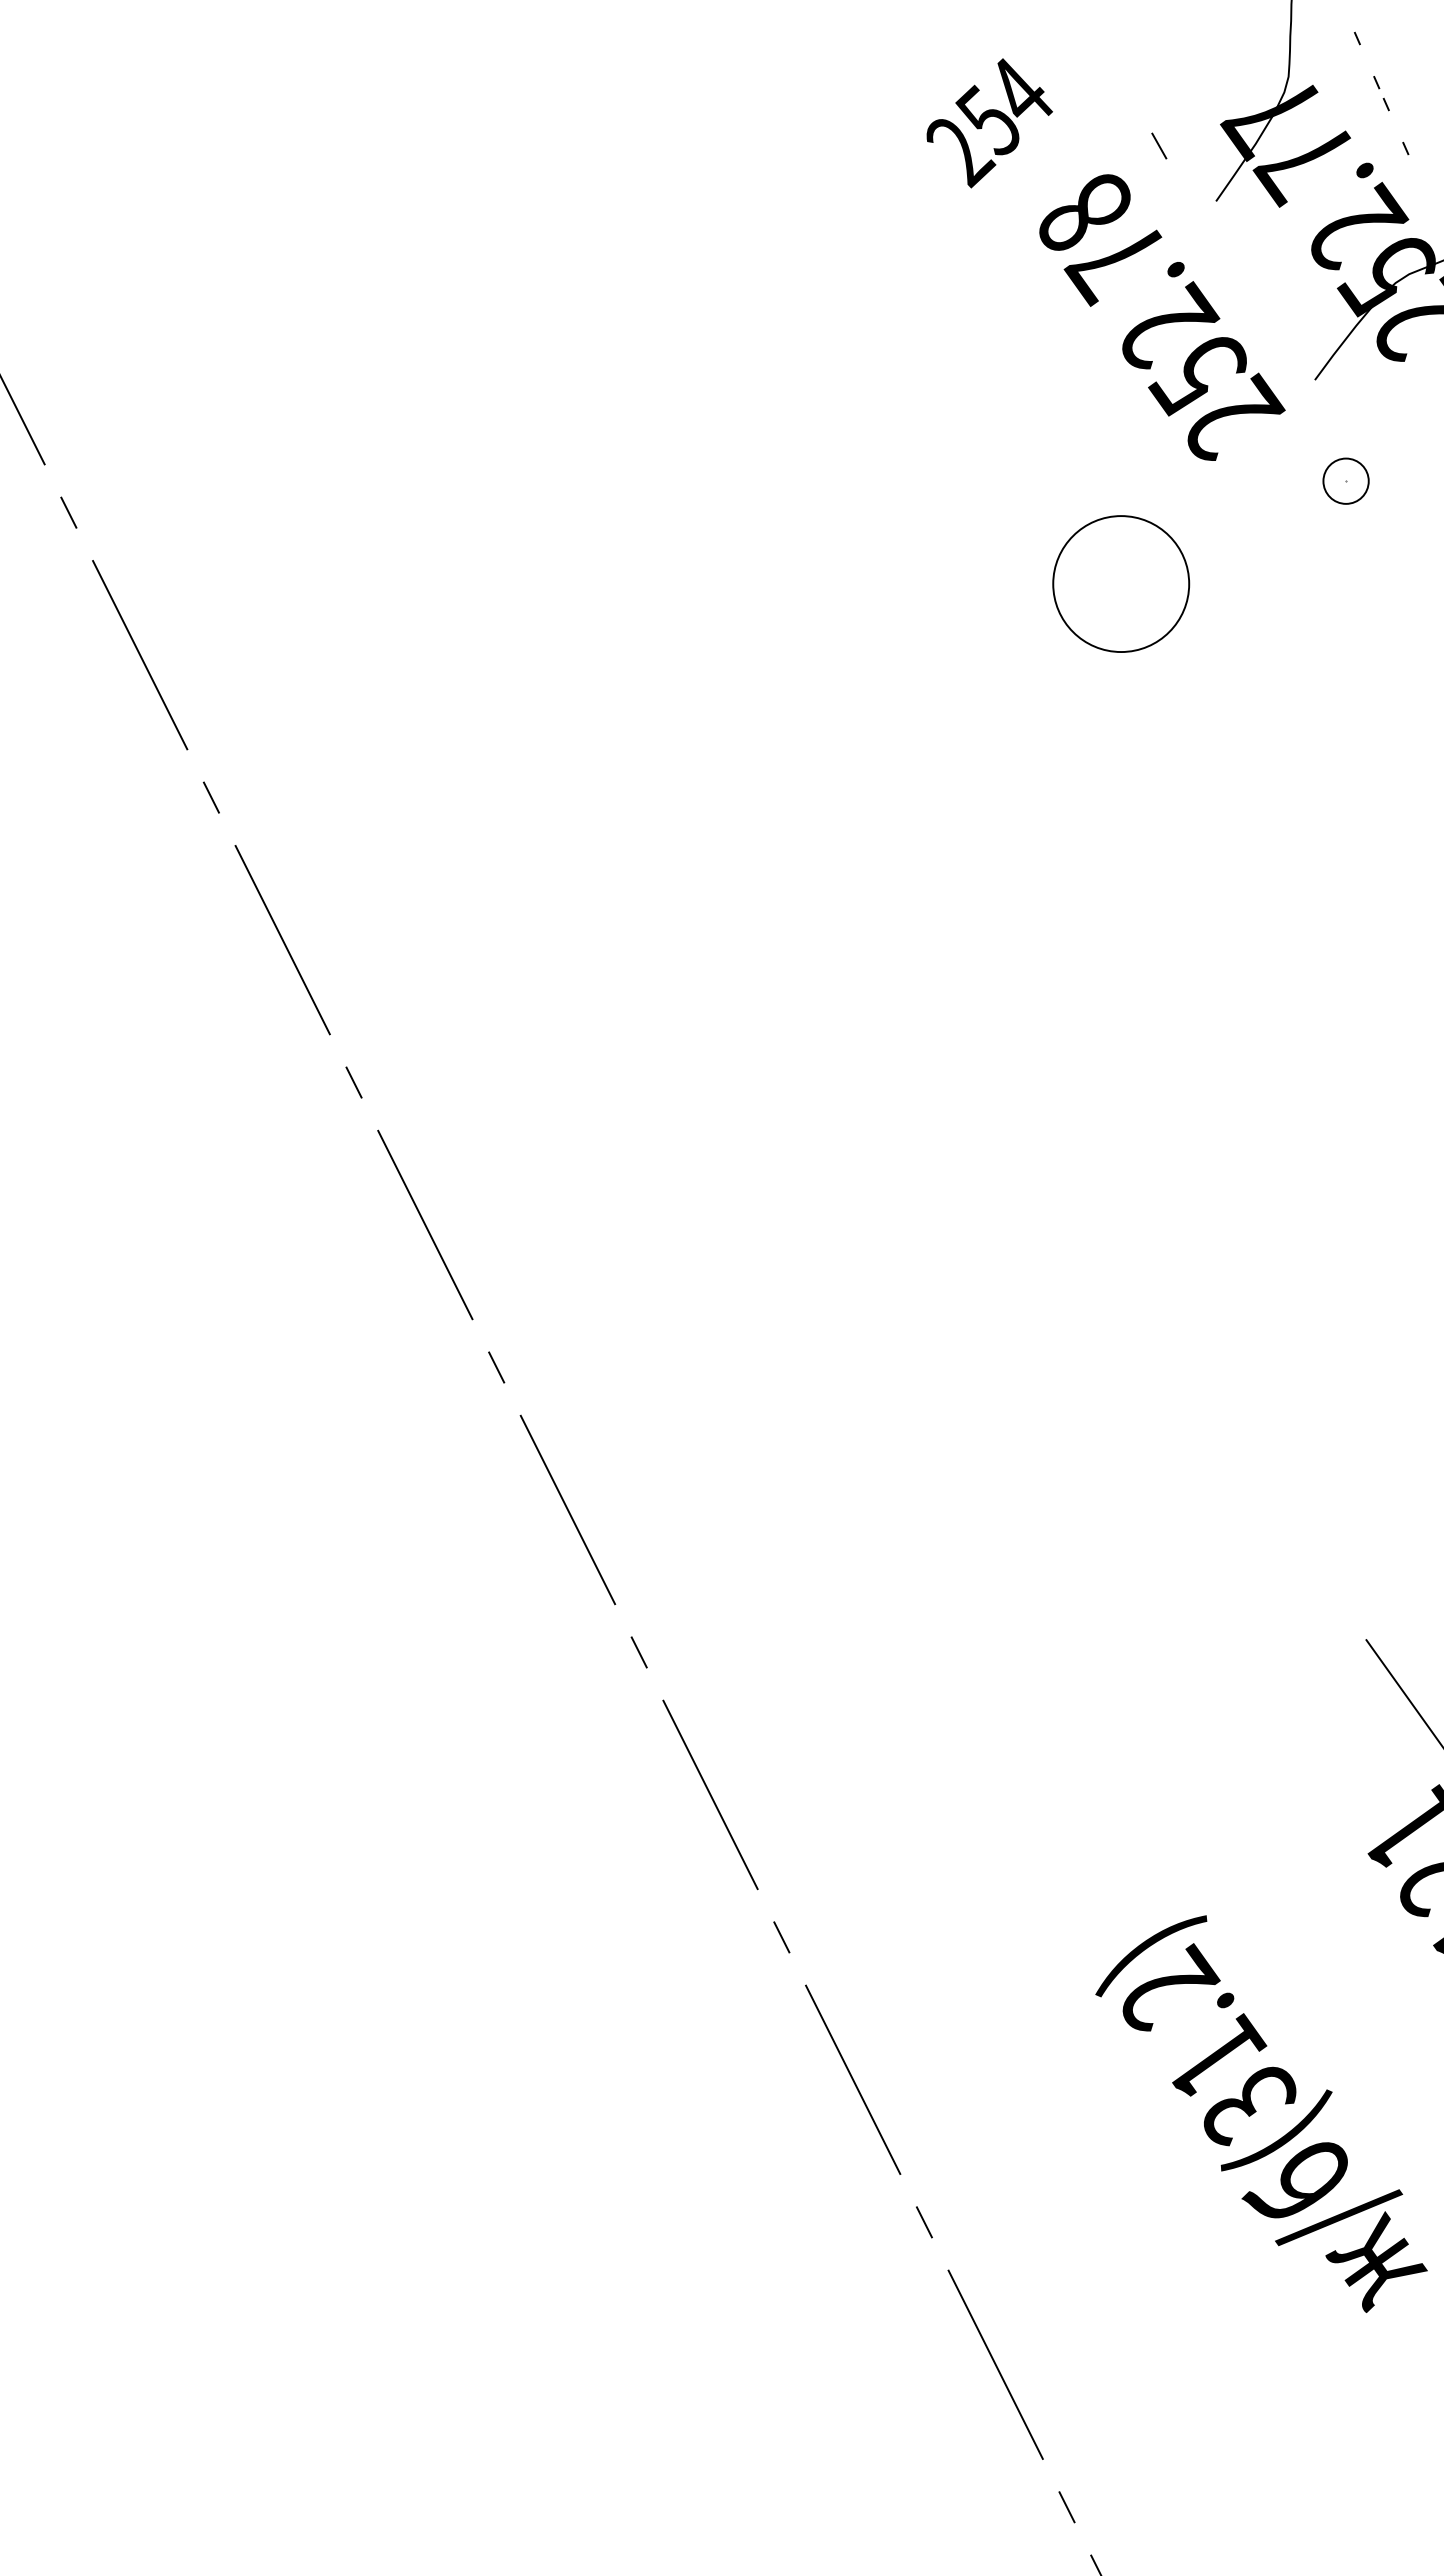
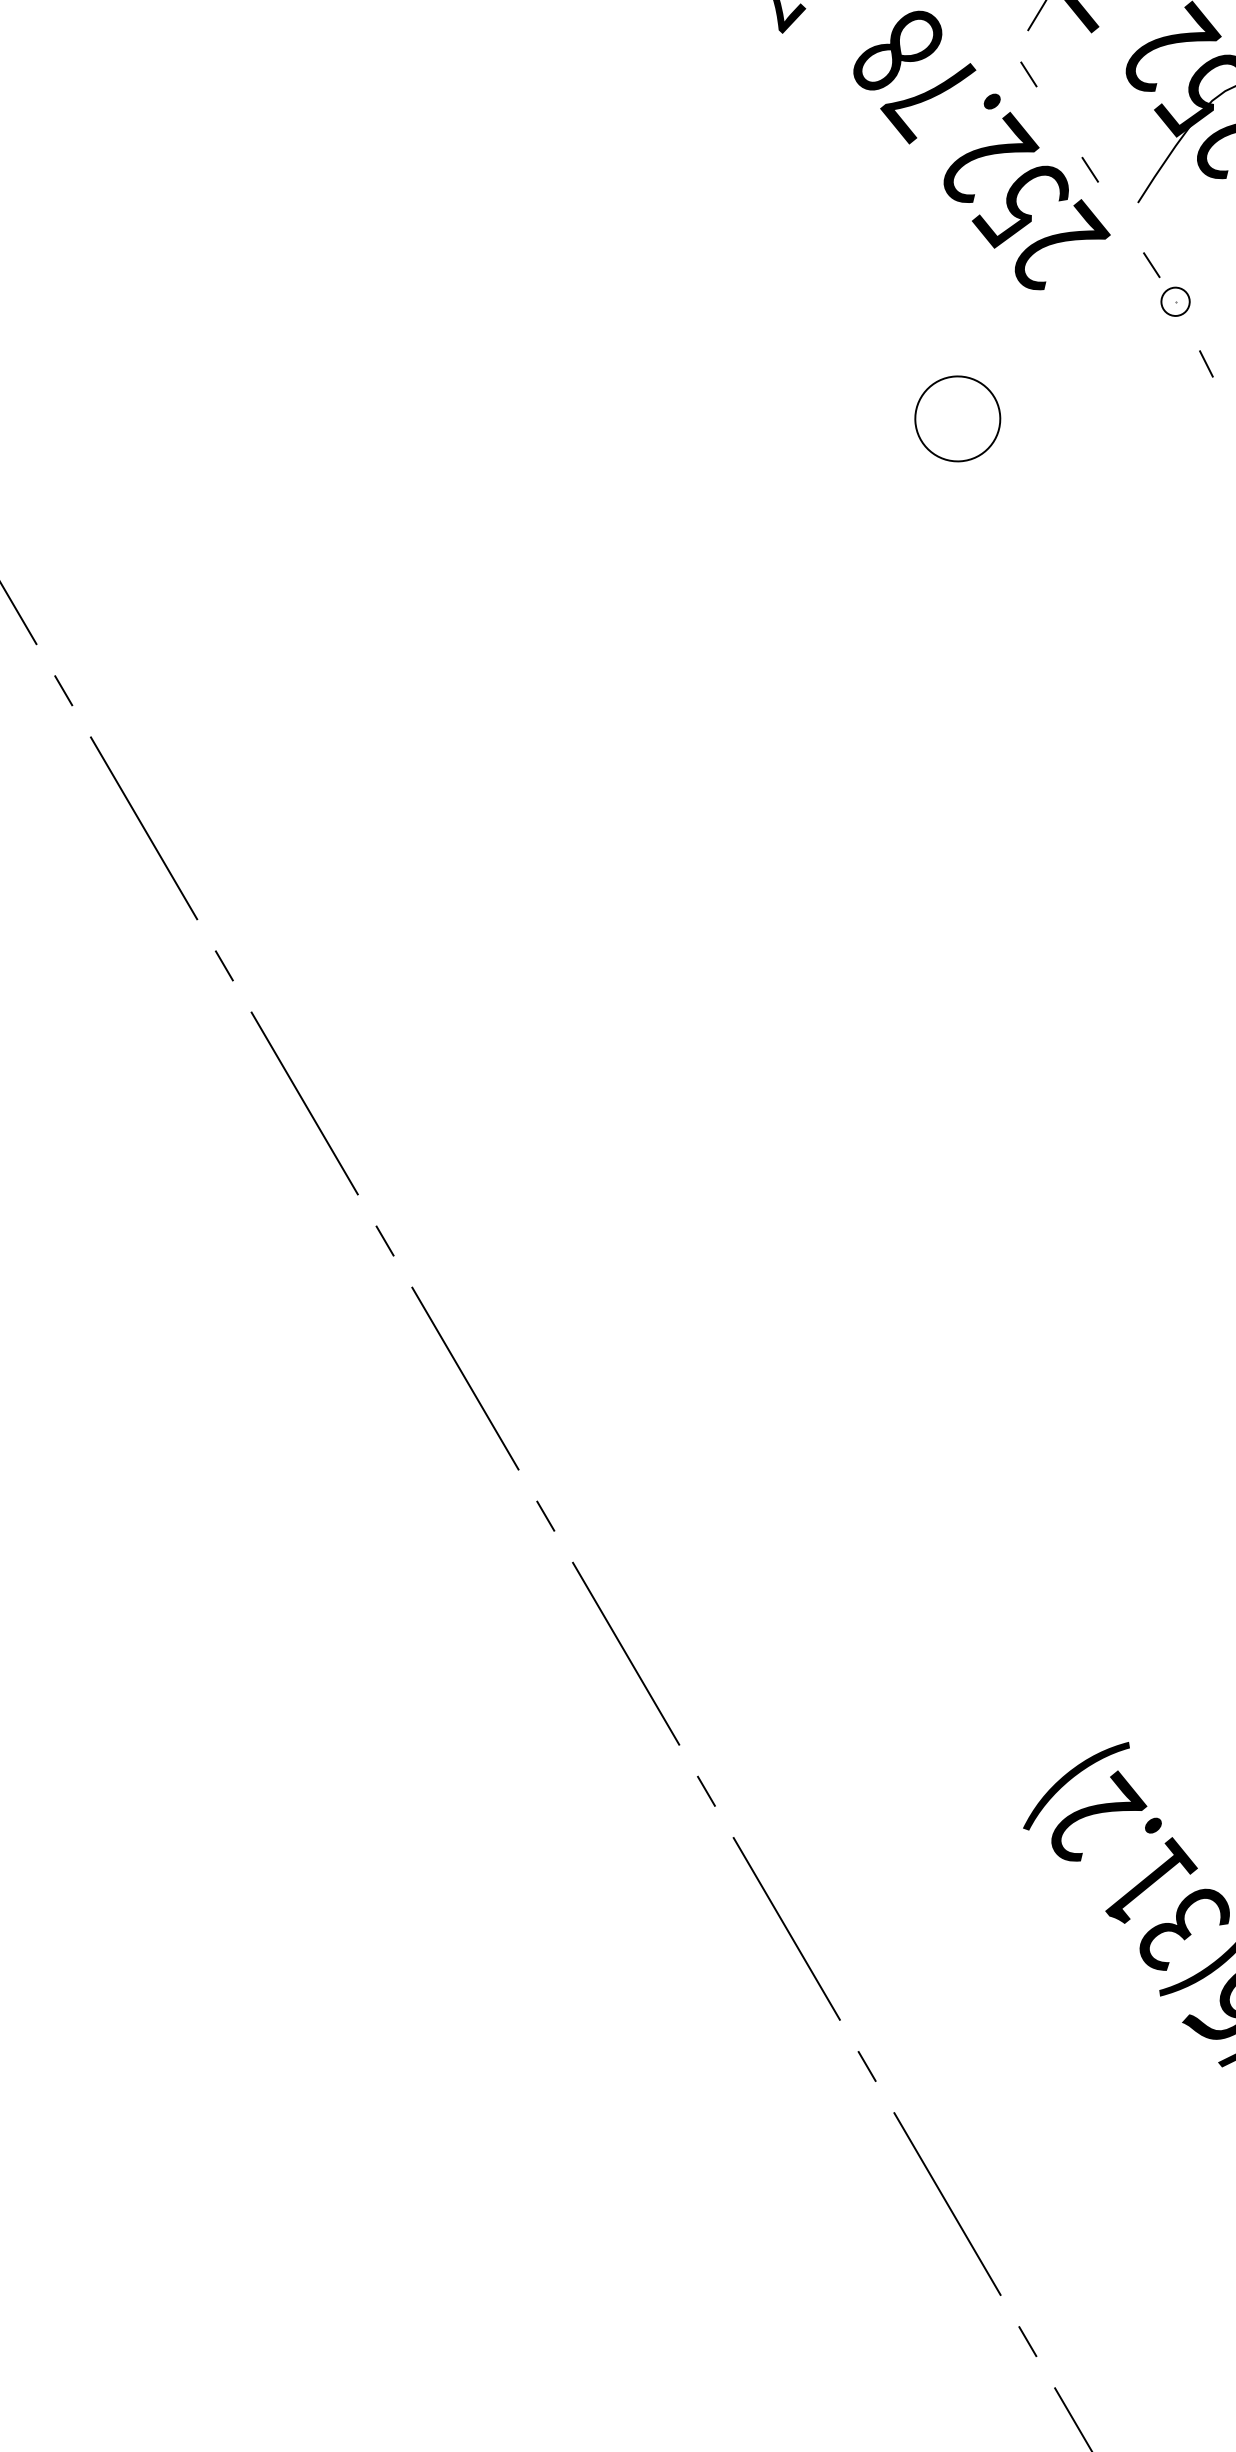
line: (1214, 244) -> (1028, 74), added
line: (1269, 343) -> (1090, 169), added
line: (1324, 442) -> (1151, 264), added
circle: (1345, 481) -> (1175, 302), size x0.62
line: (1372, 545) -> (1206, 364), added
circle: (1120, 583) -> (957, 418), size x0.62

